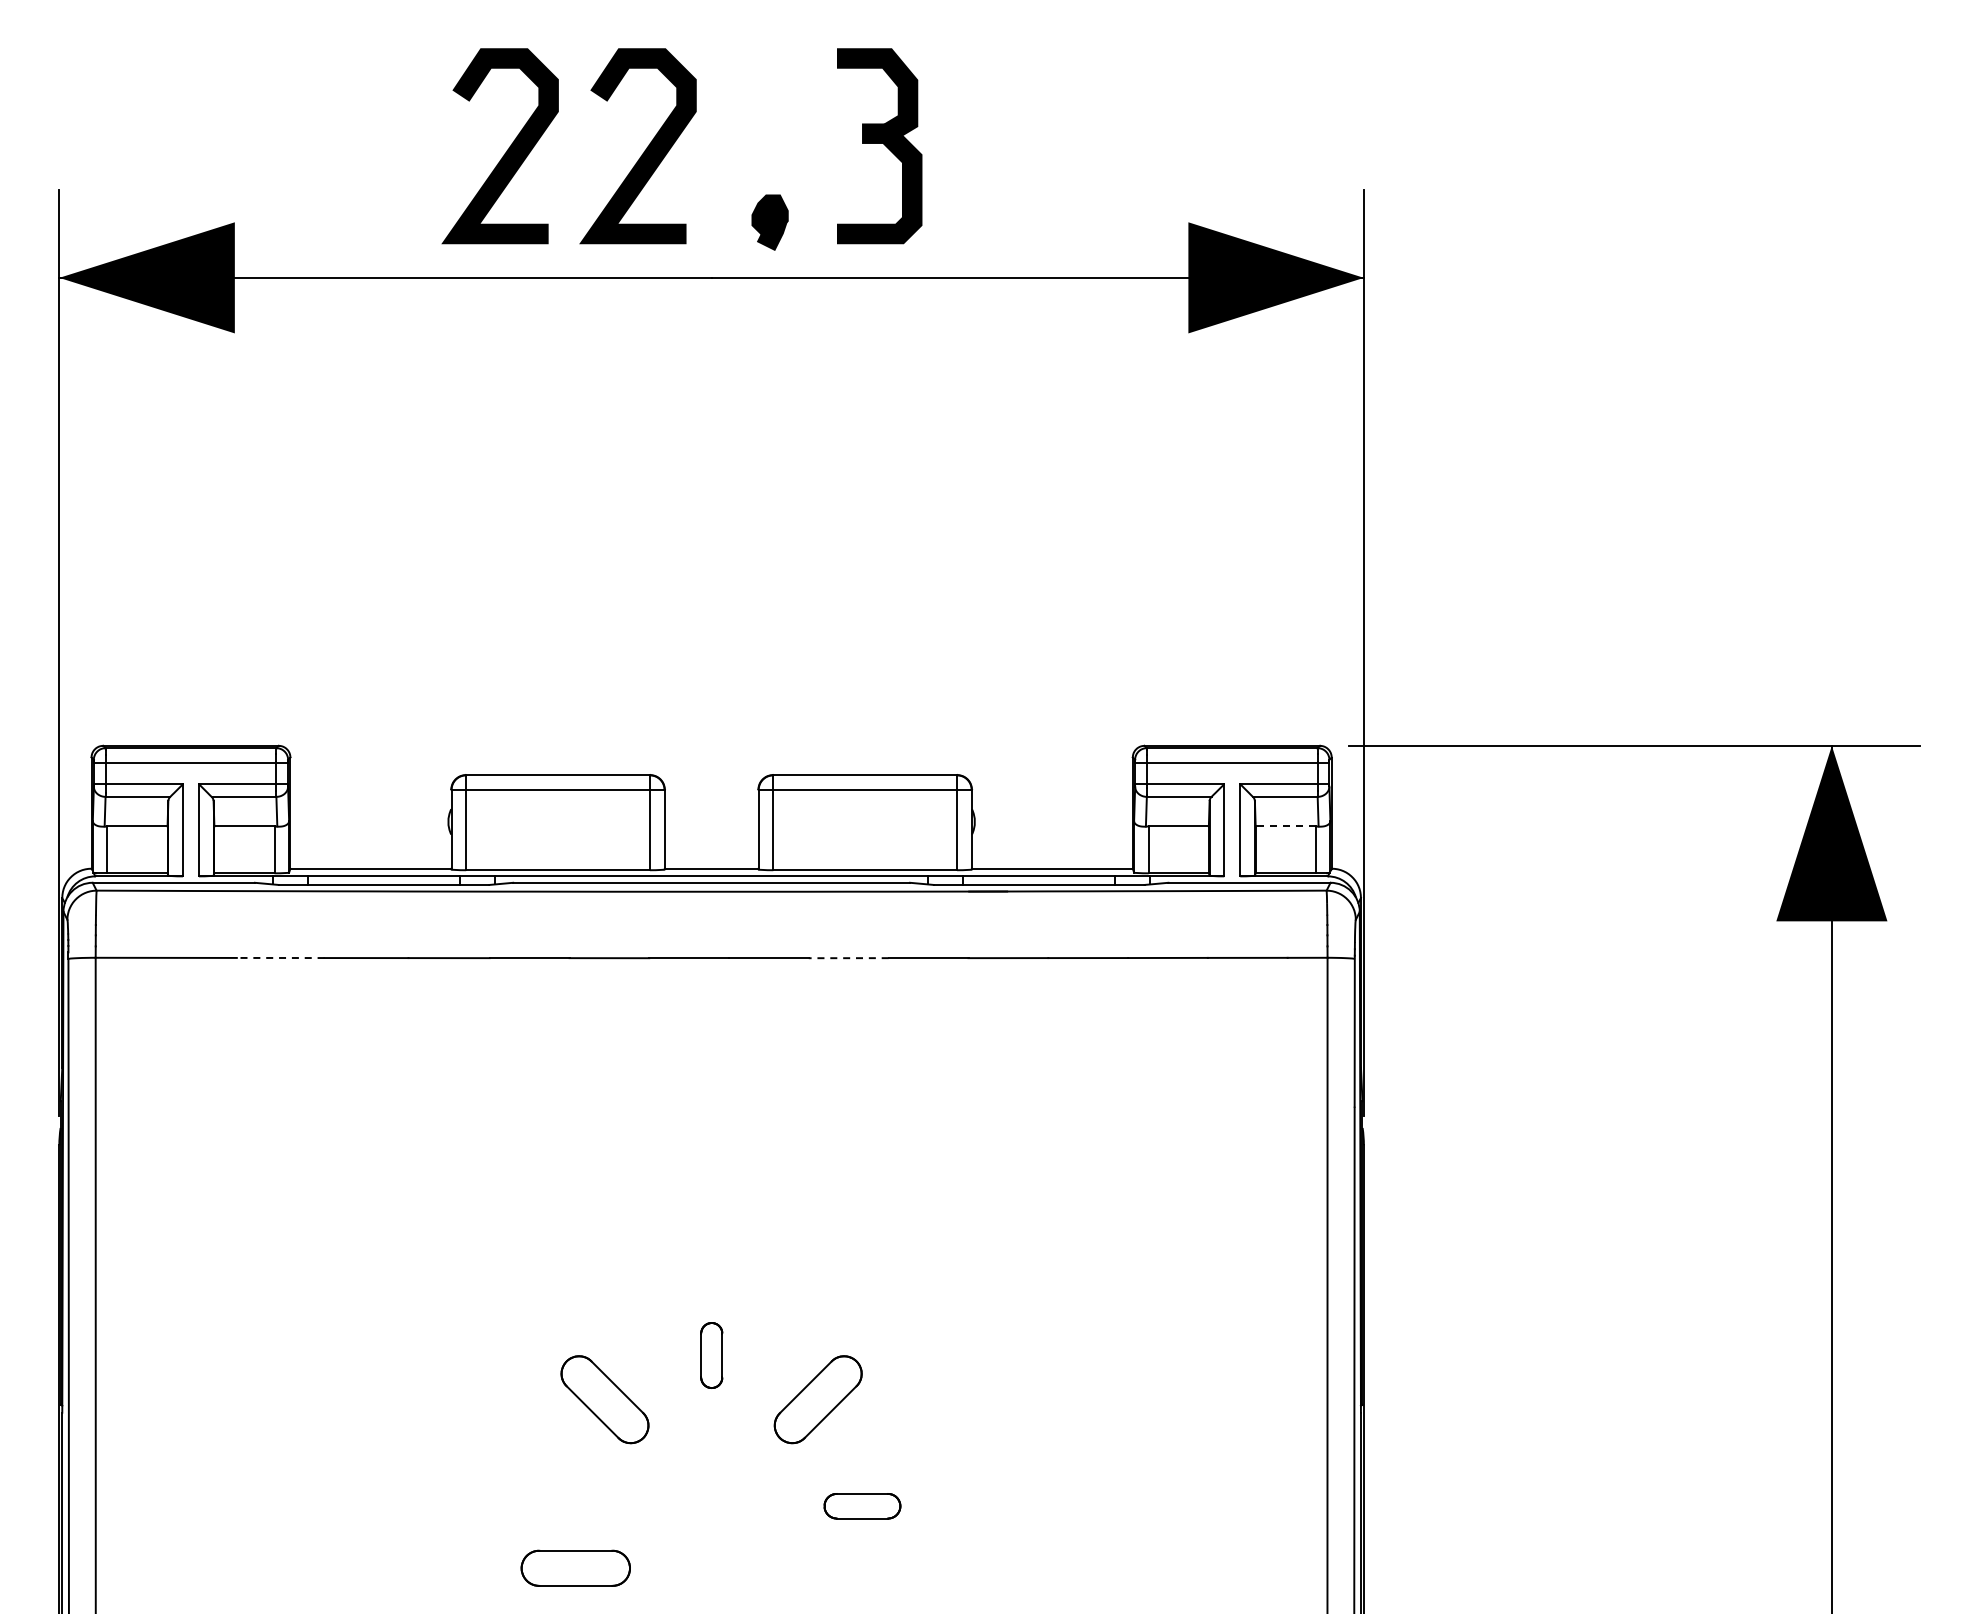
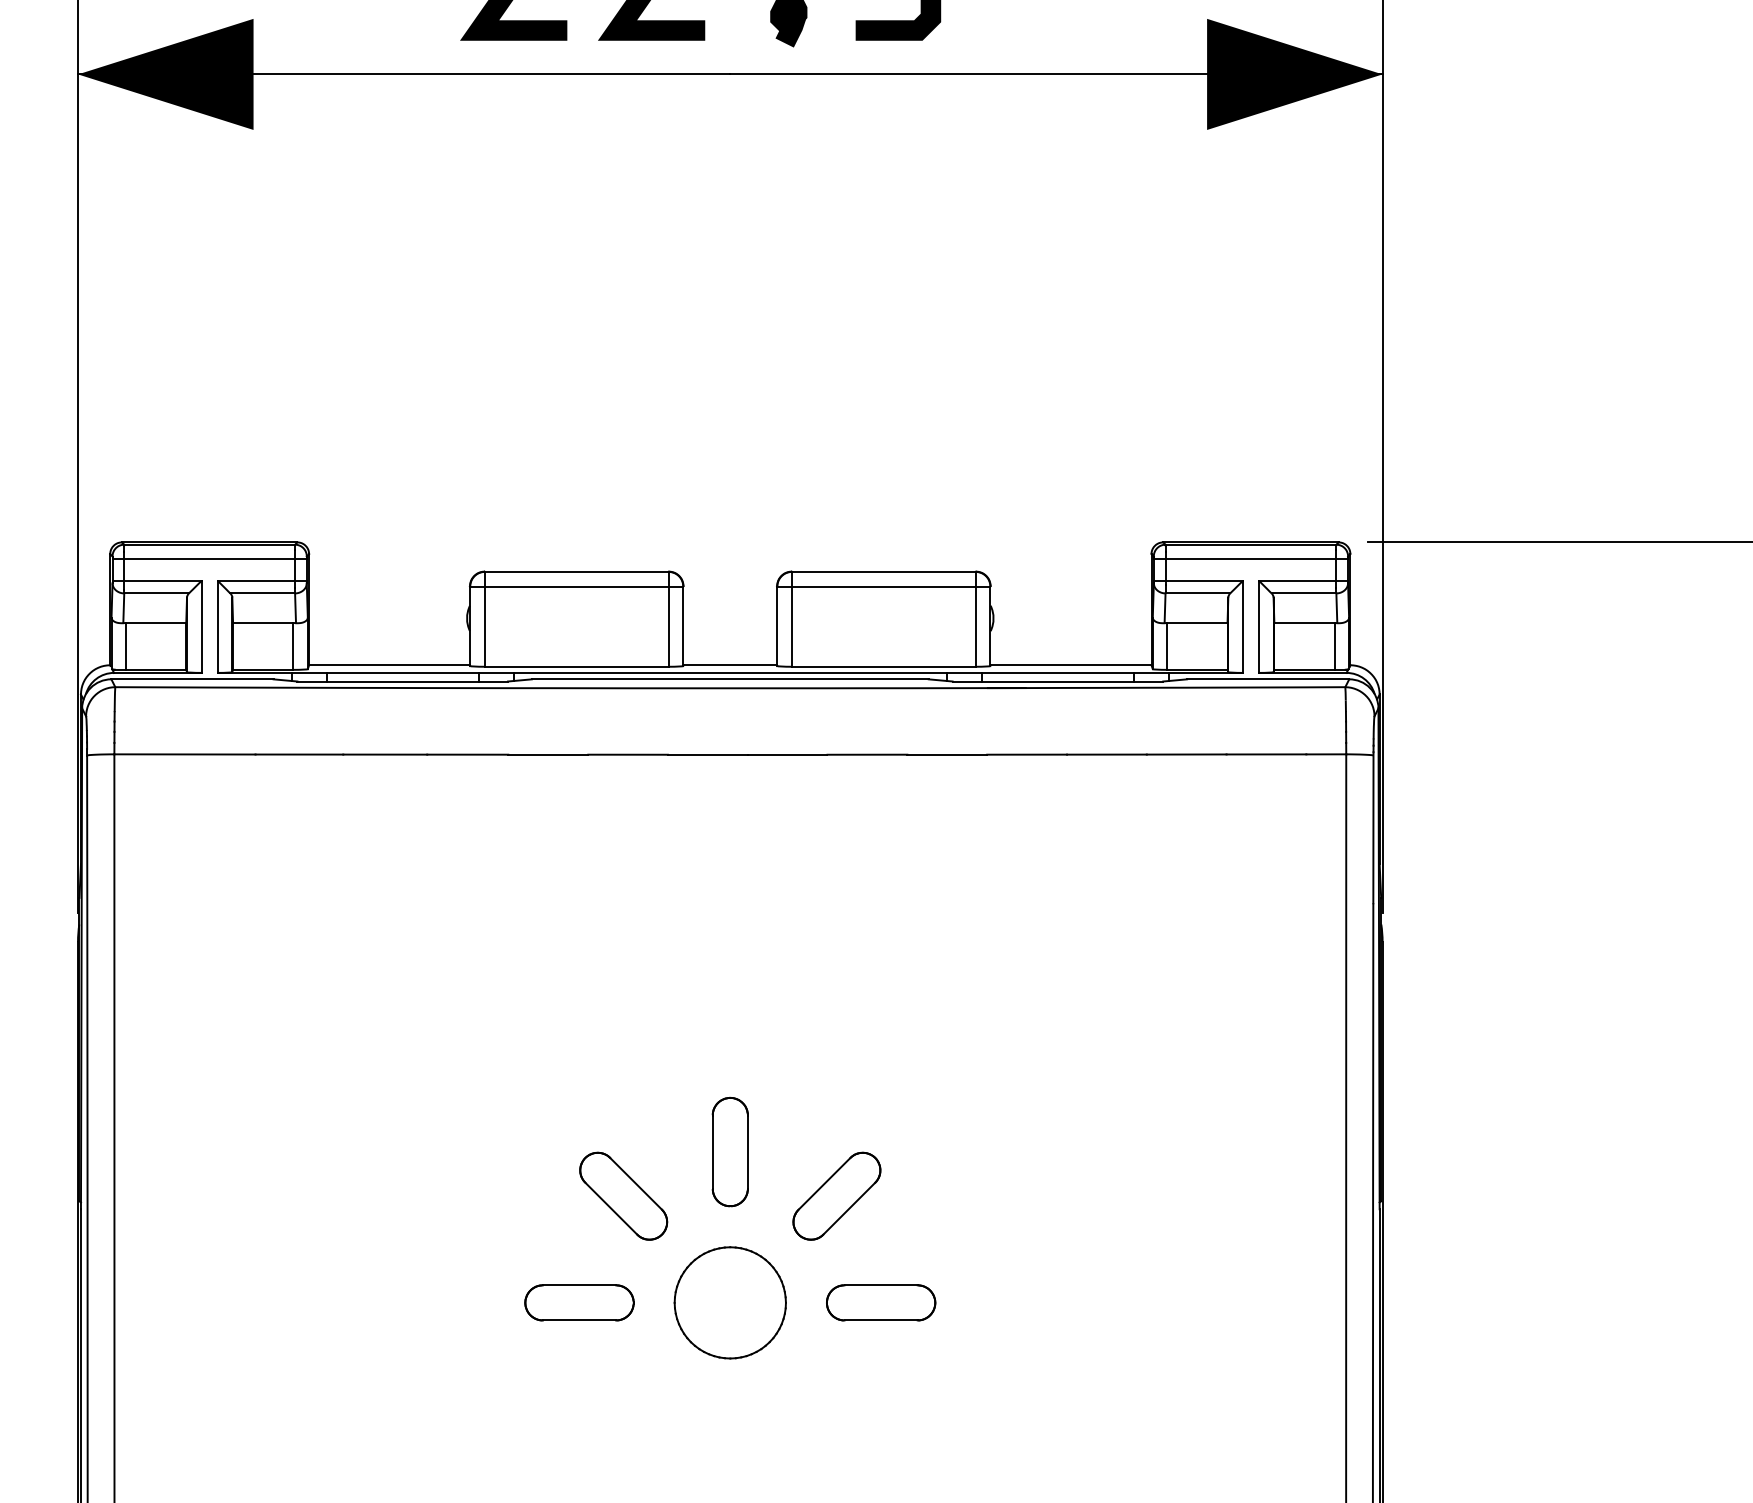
line: (1285, 826) -> (1304, 623), dashed -> solid
line: (280, 958) -> (299, 755), dashed -> solid
line: (848, 958) -> (867, 755), dashed -> solid
part: (711, 1355) -> (730, 1152), size x1.67
part: (711, 1505) -> (730, 1302), added
part: (862, 1505) -> (881, 1302), size x1.43
part: (575, 1567) -> (579, 1302), moved

